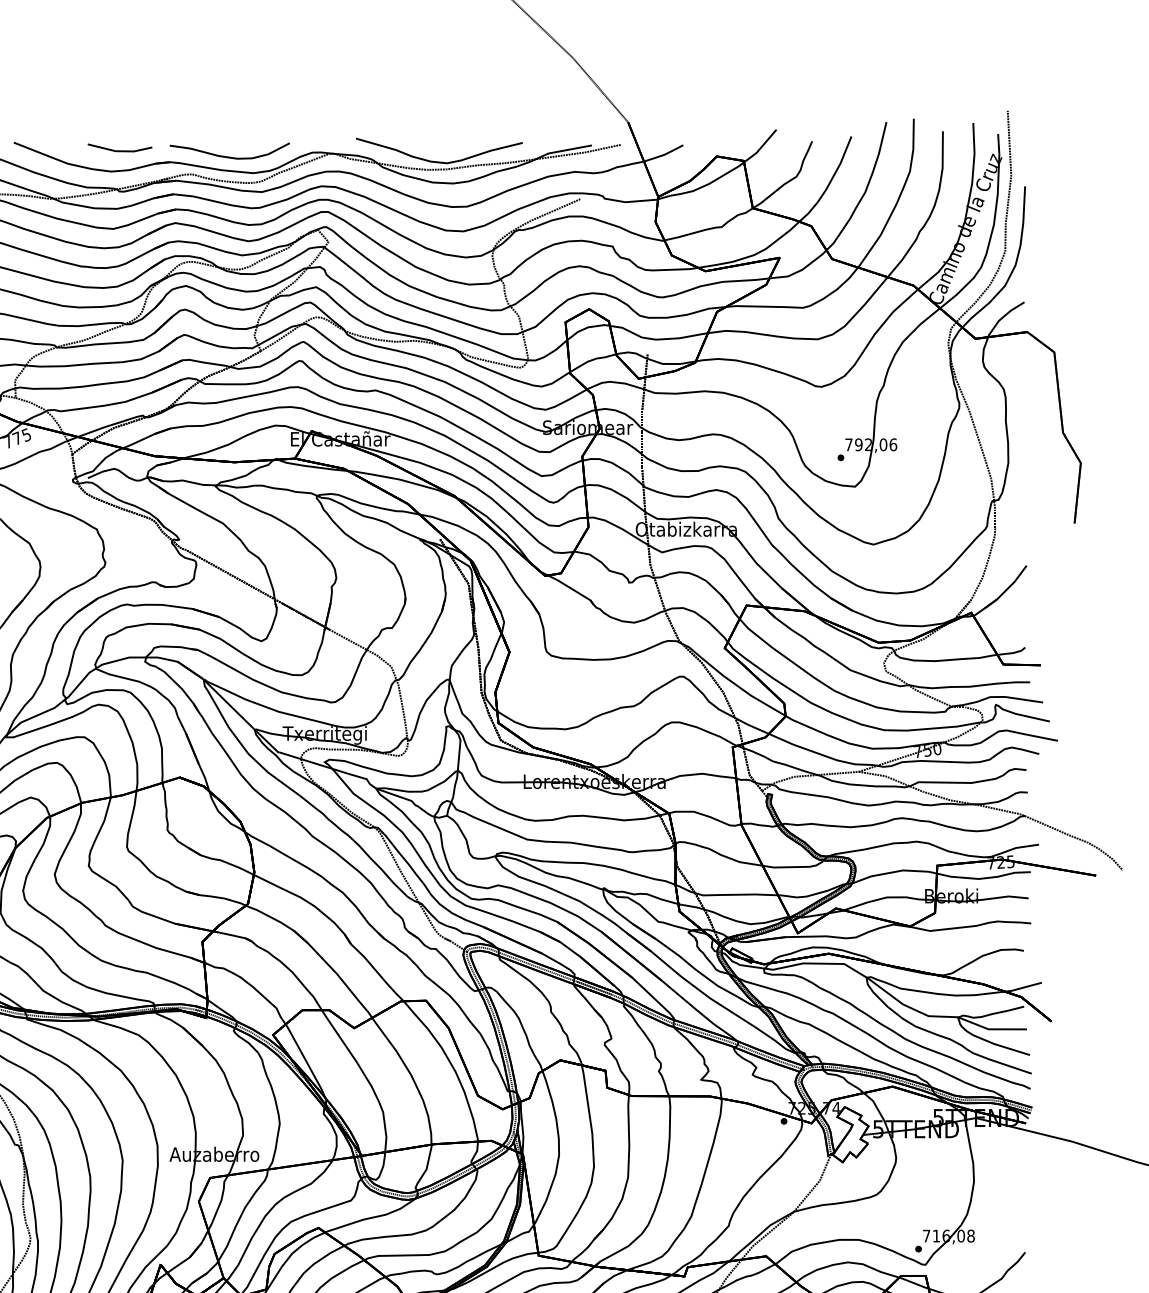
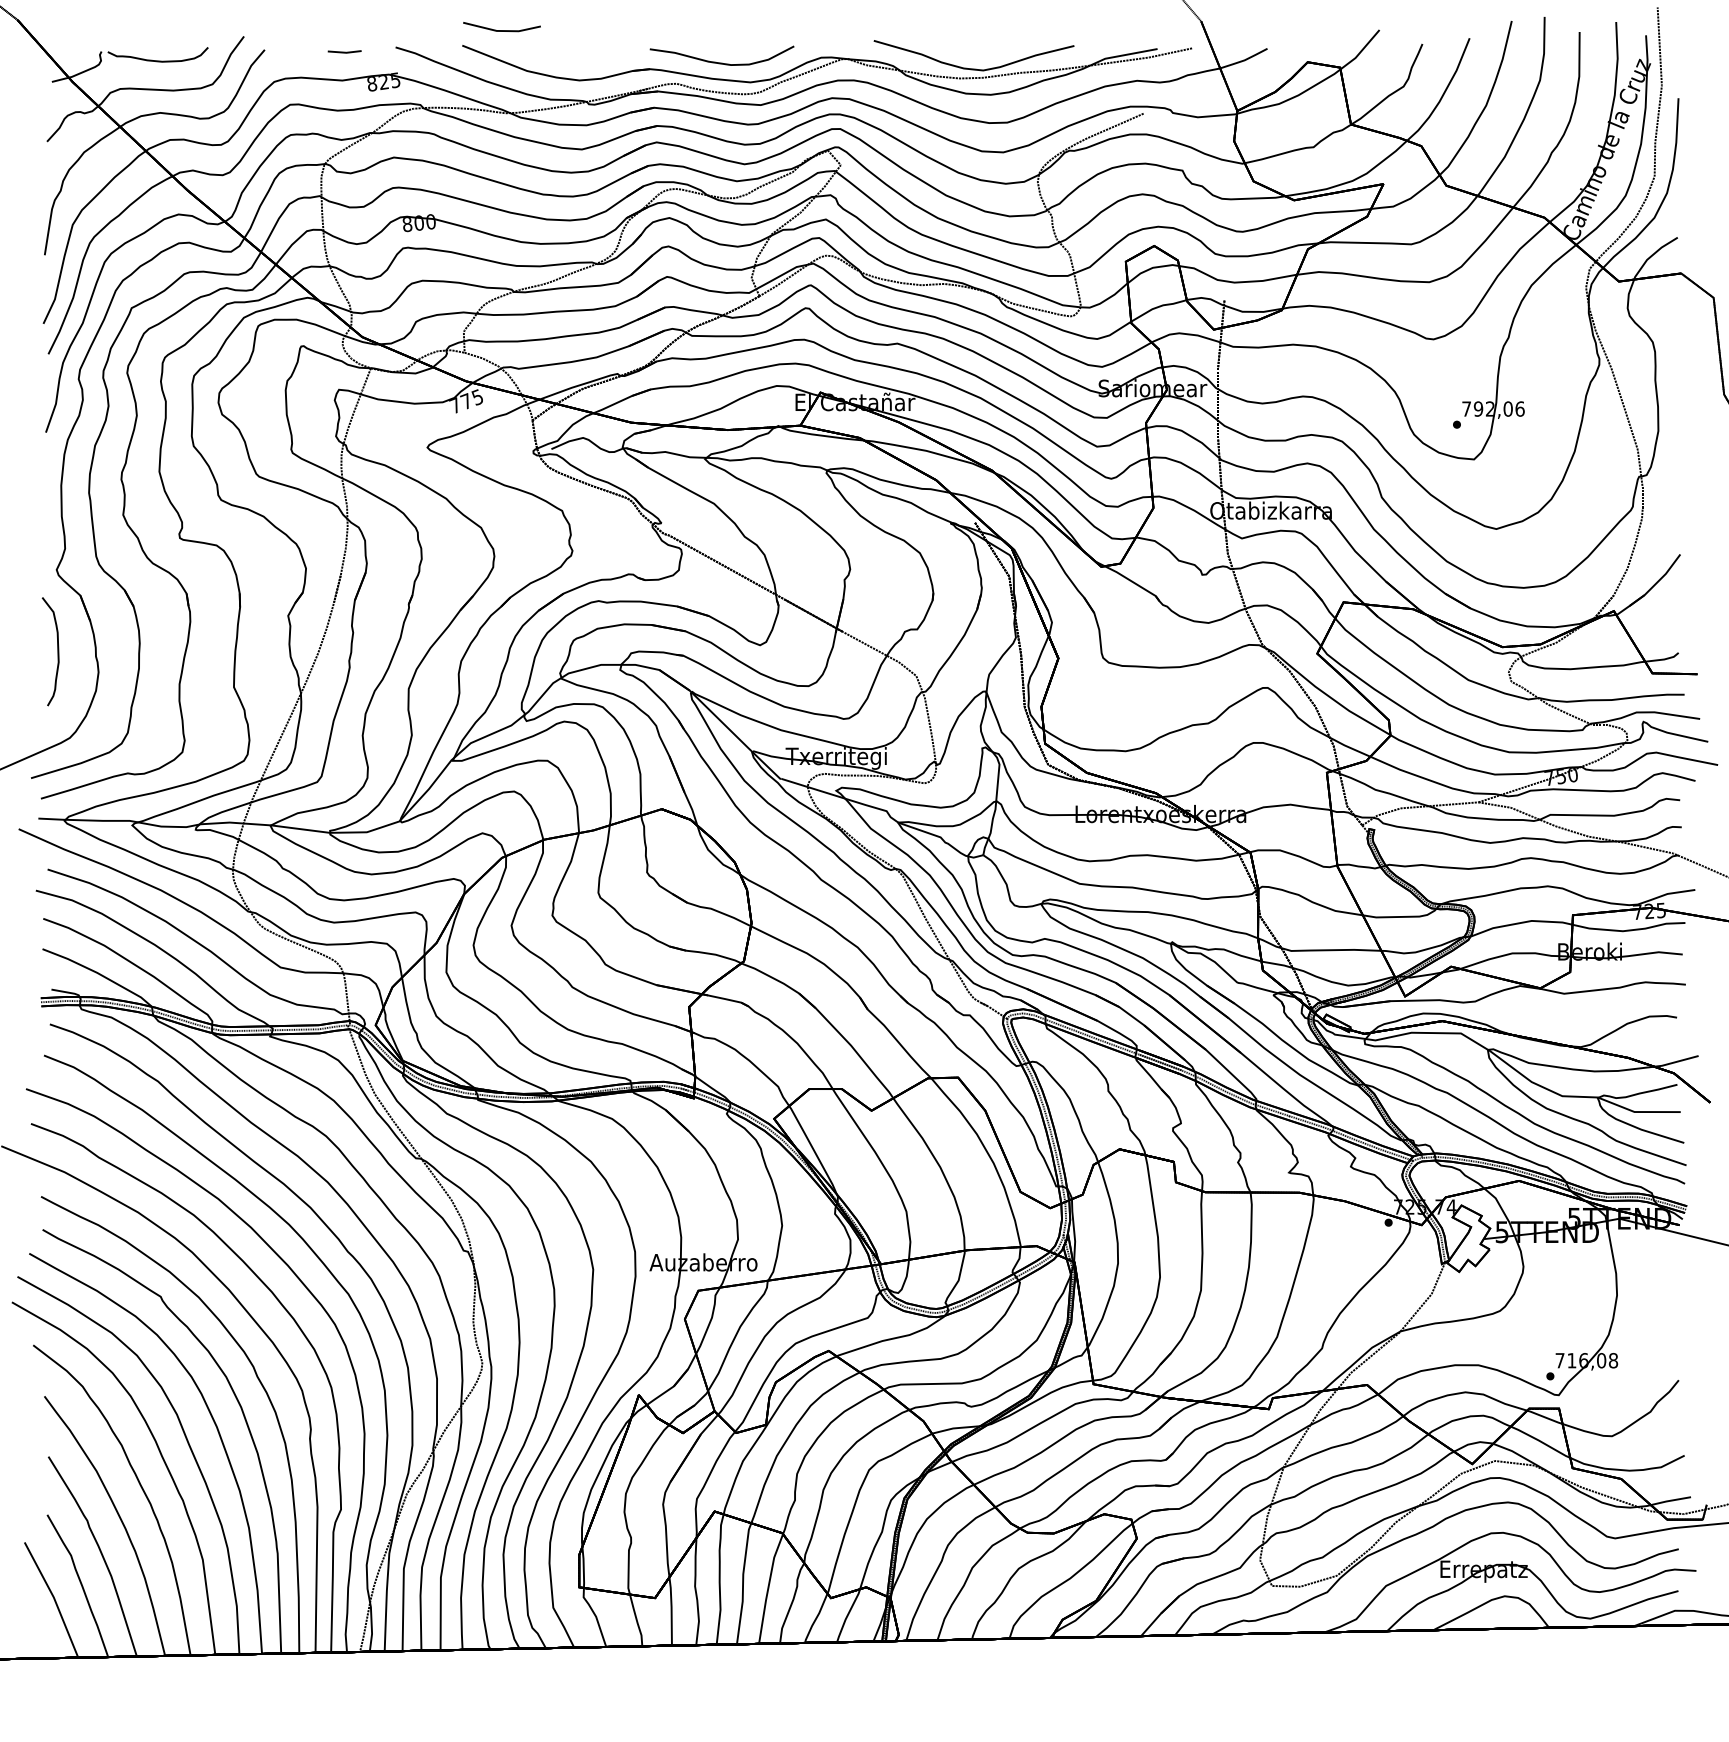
line: (119, 150) -> (501, 30), moved

